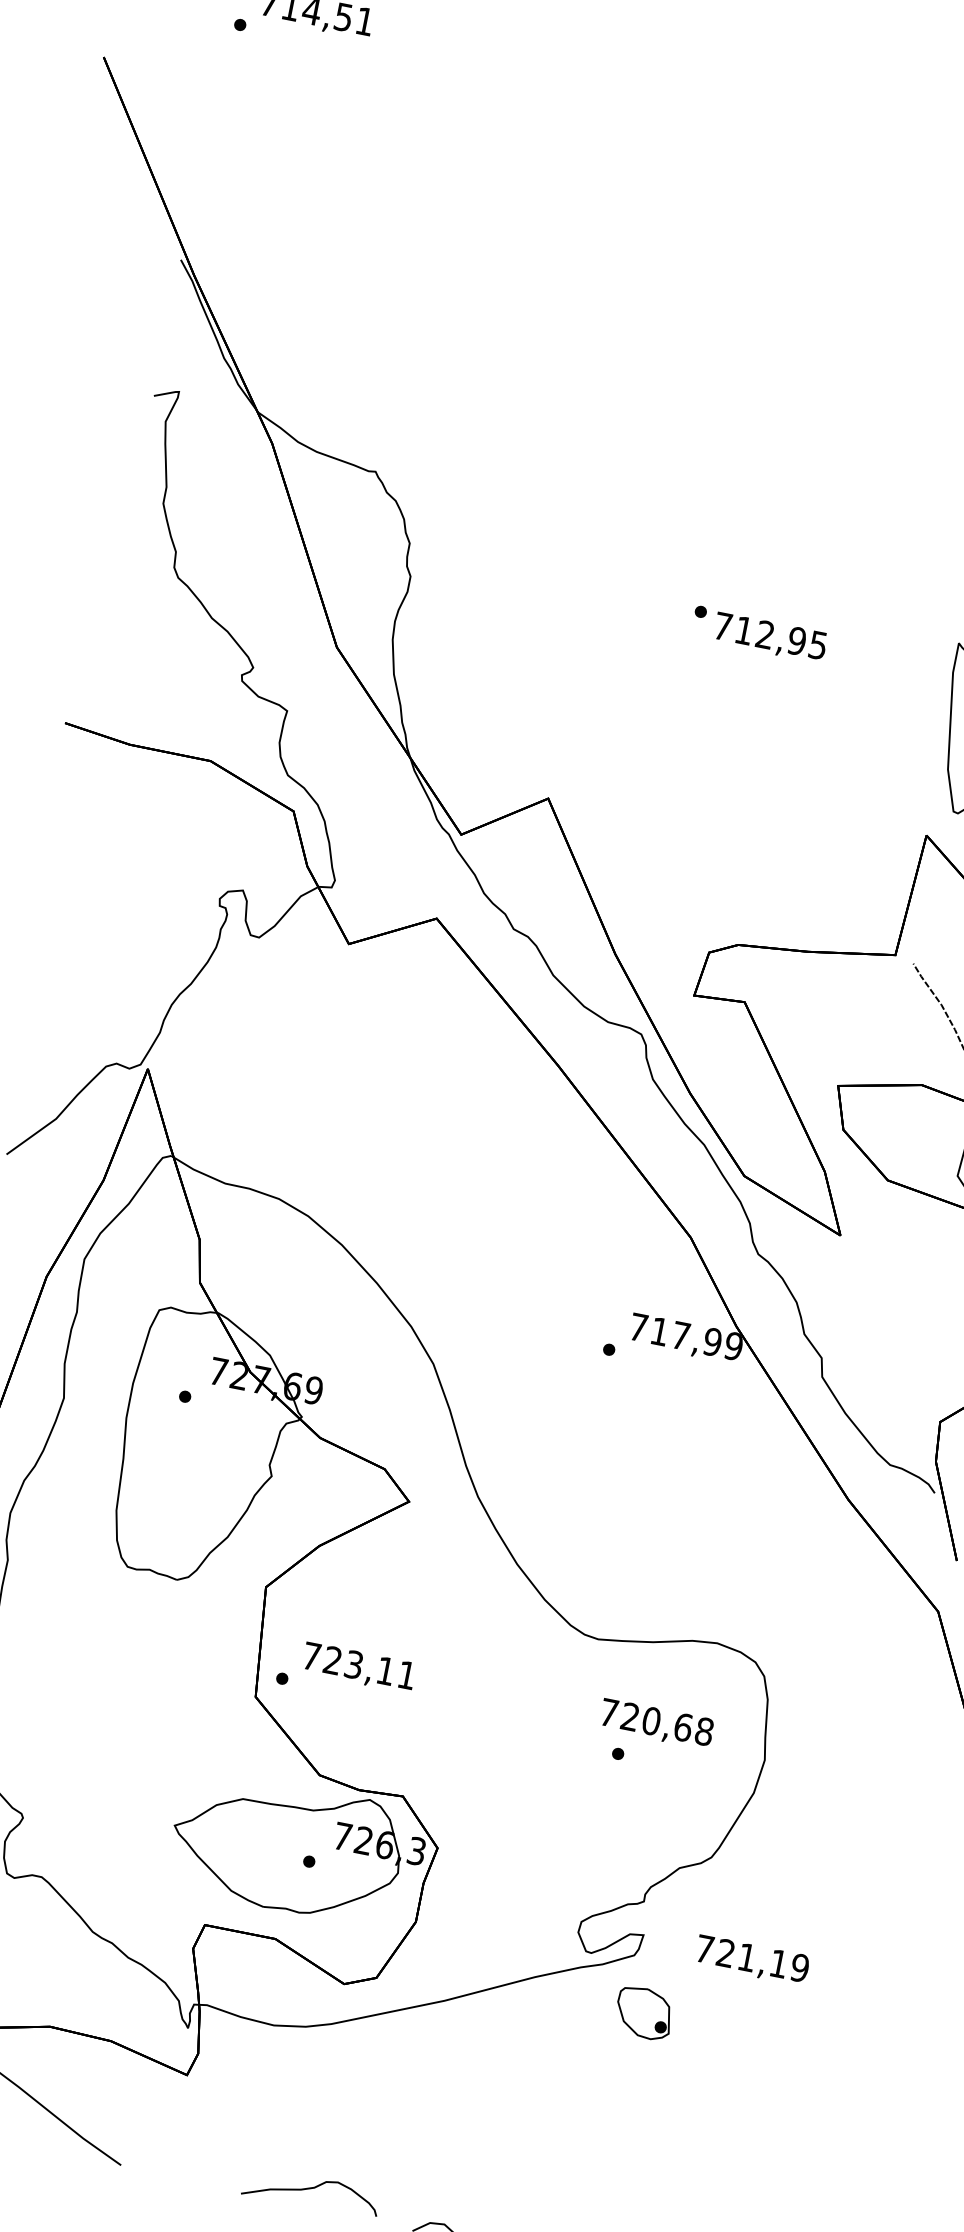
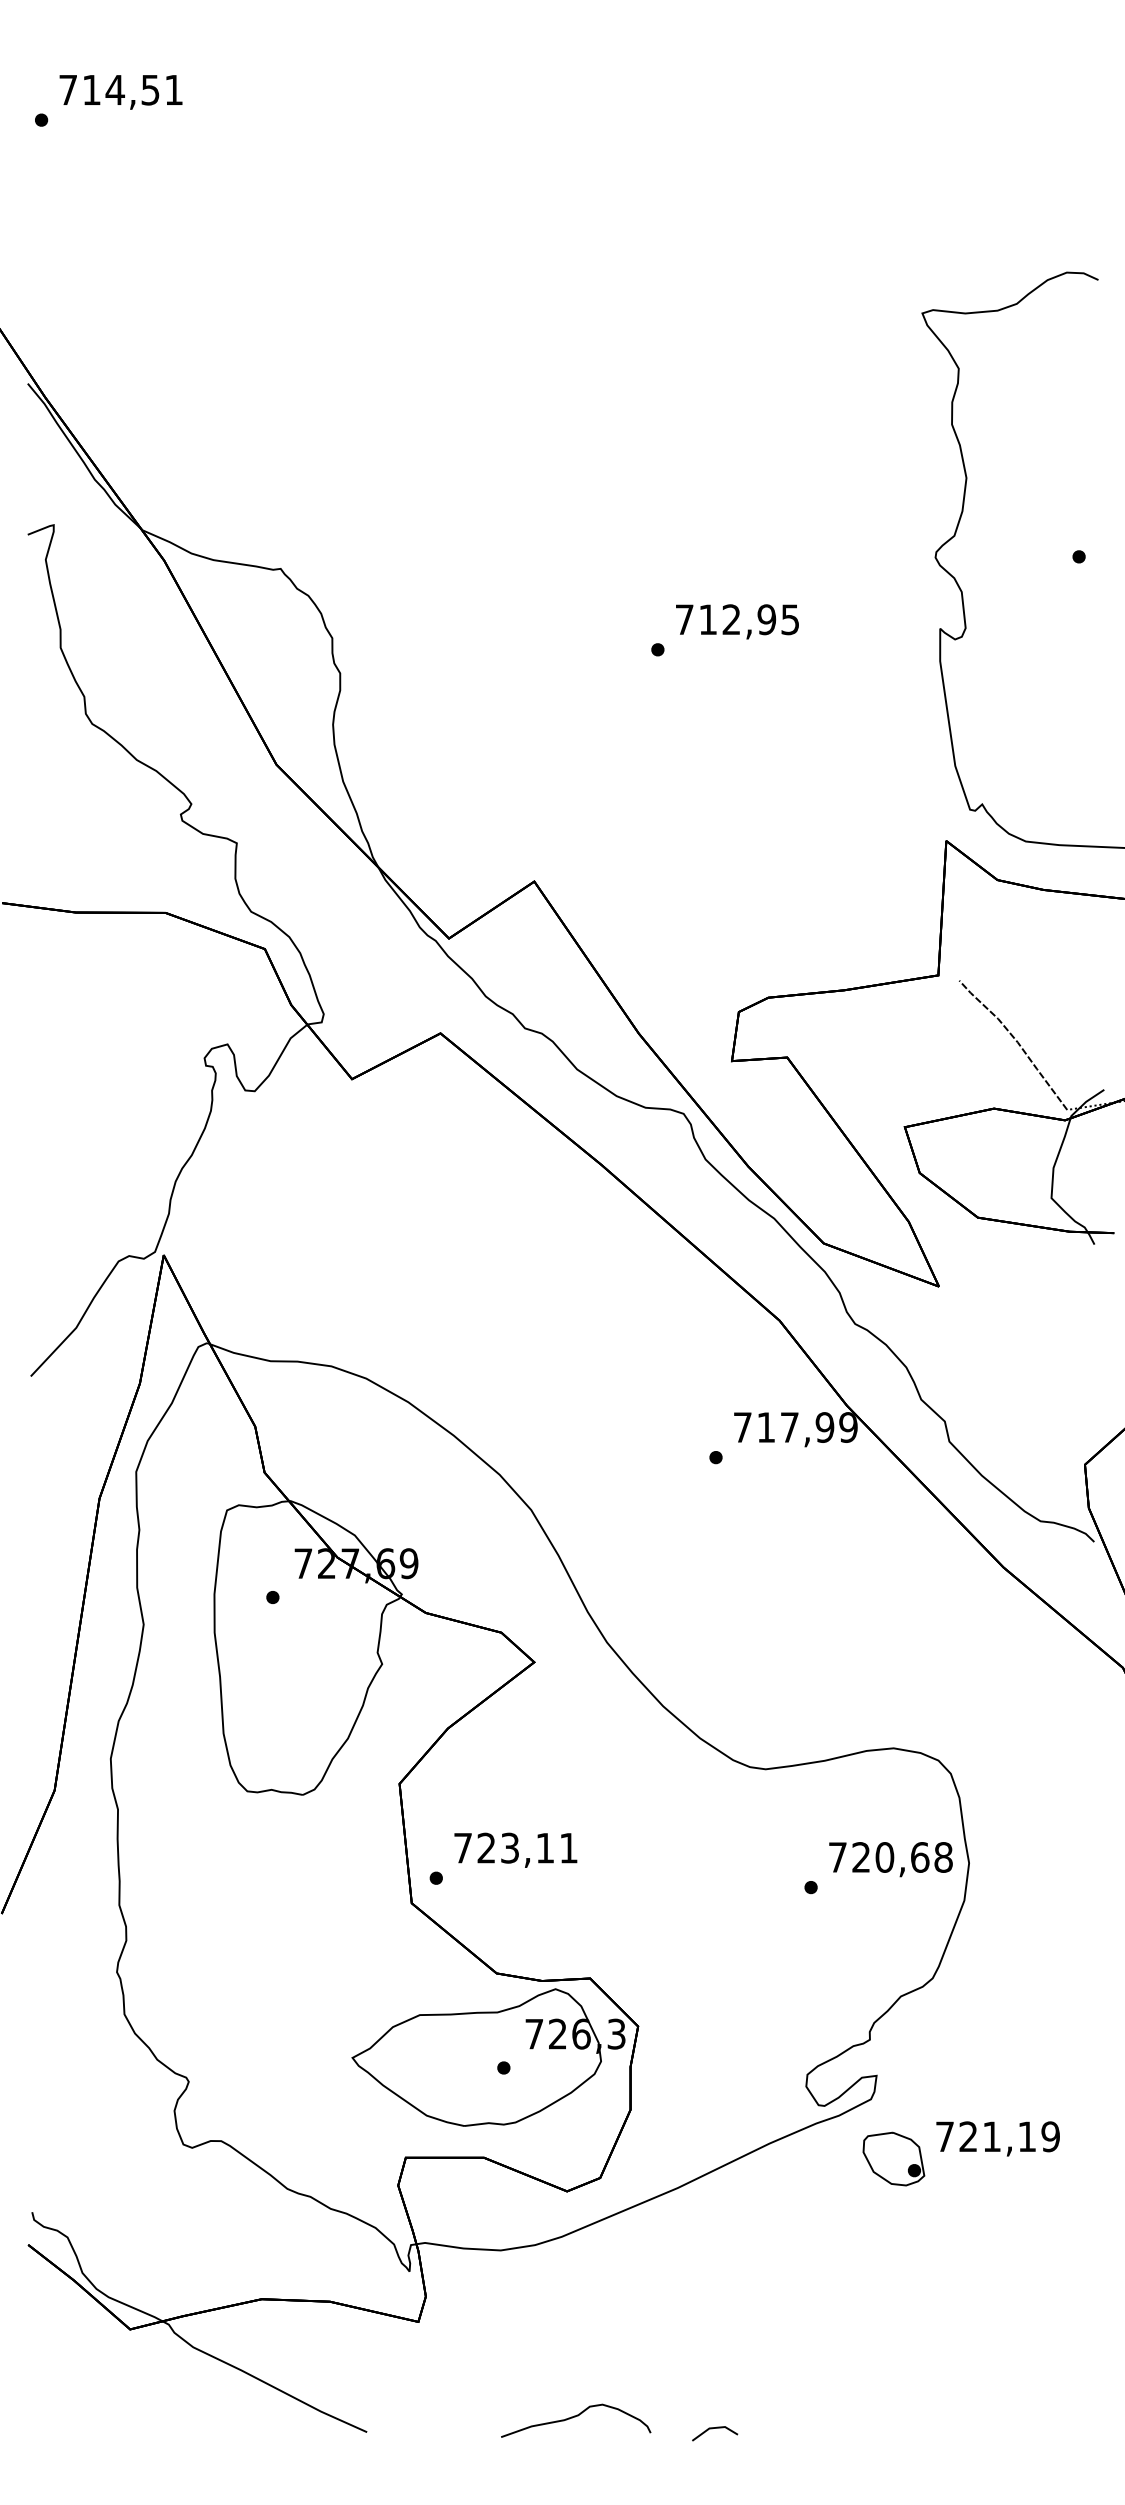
text: (770, 637) -> (737, 621), moved
text: (656, 1724) -> (890, 1859), moved
text: (751, 1960) -> (997, 2138), moved

